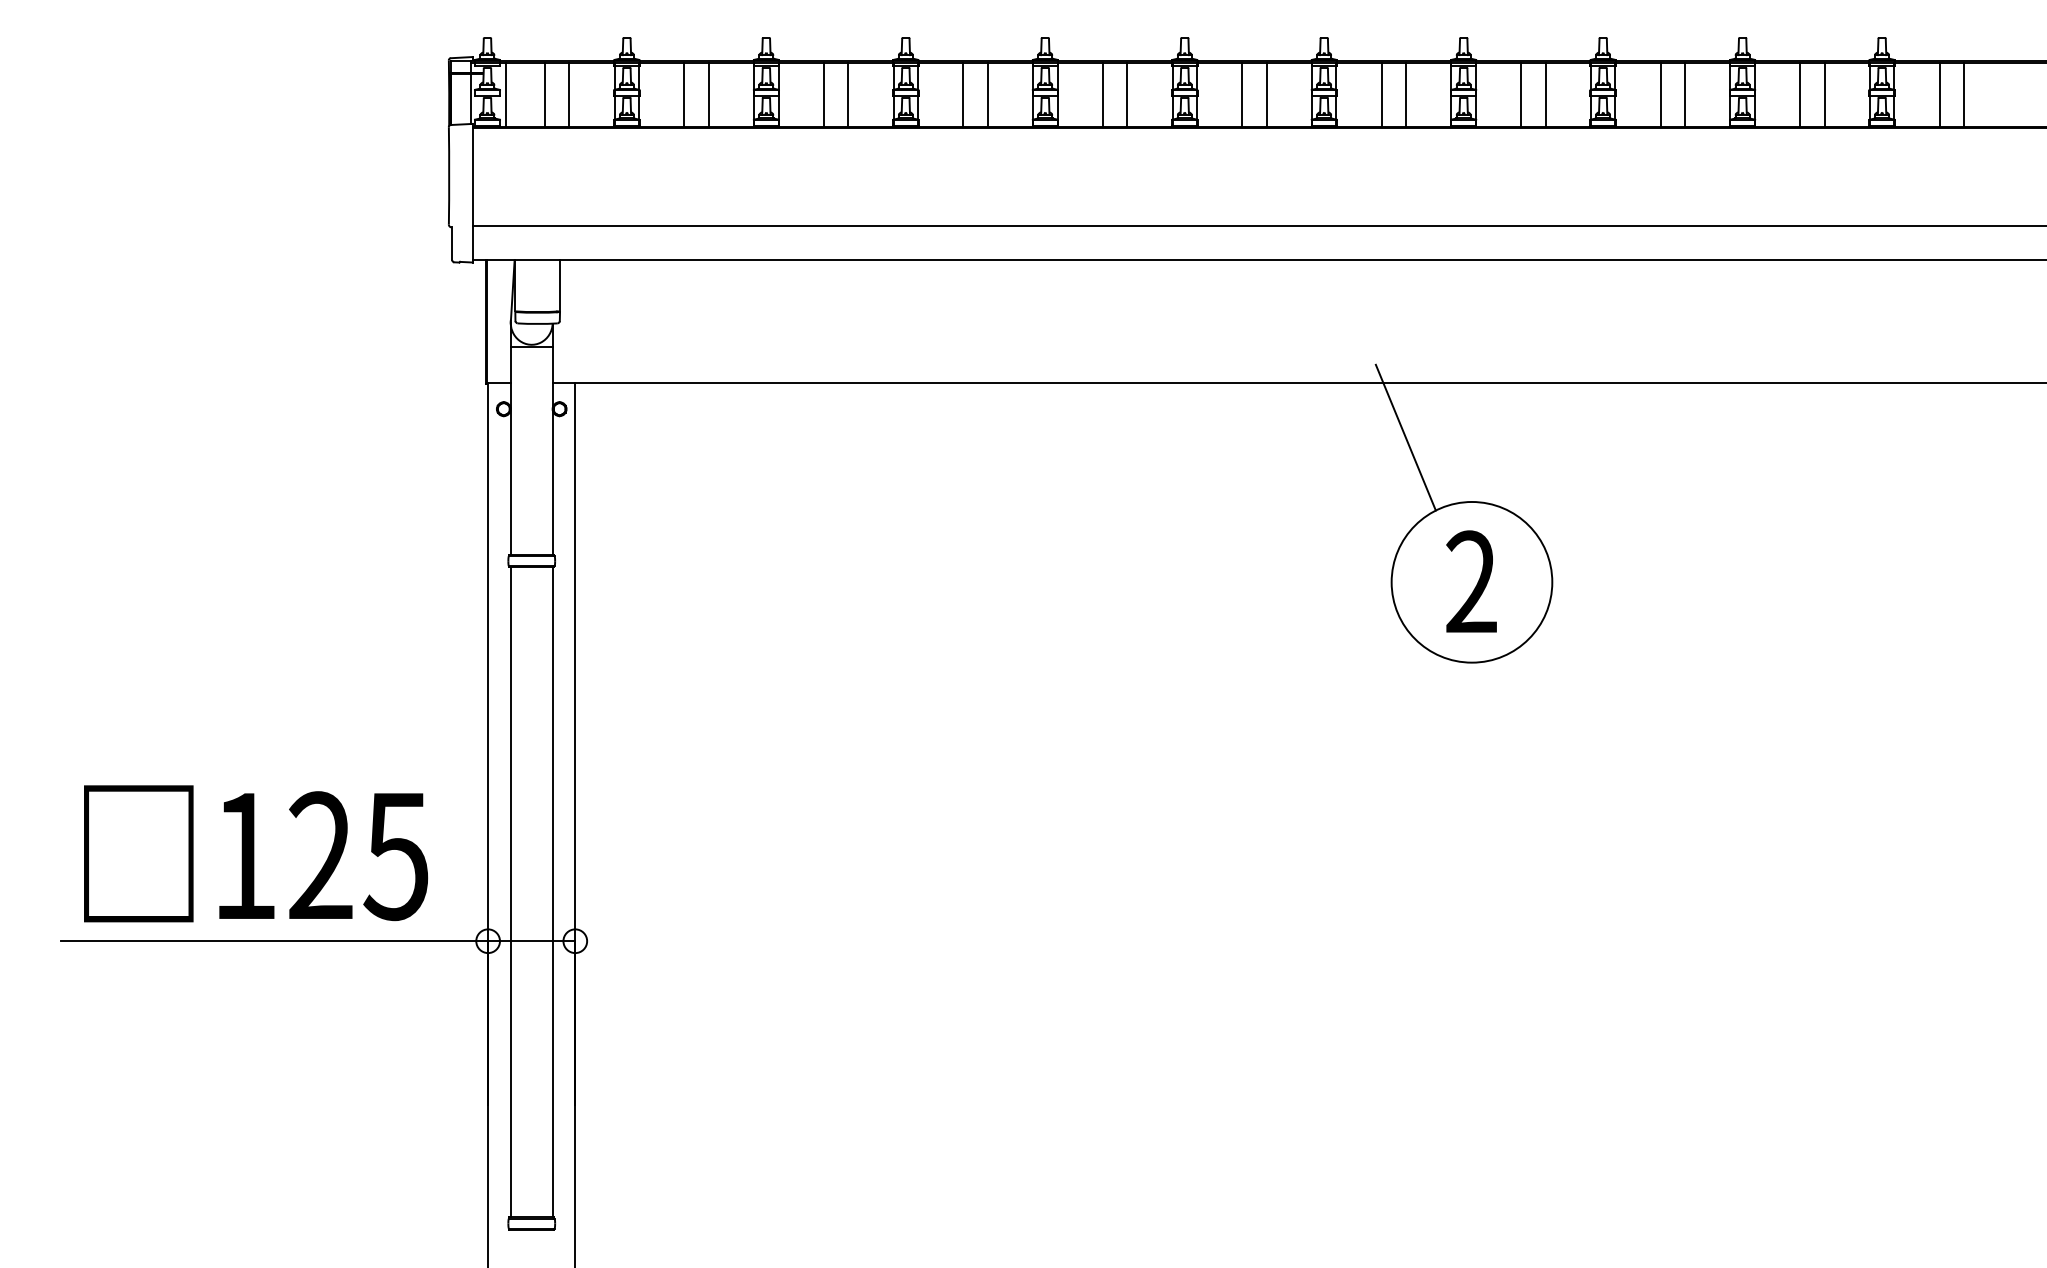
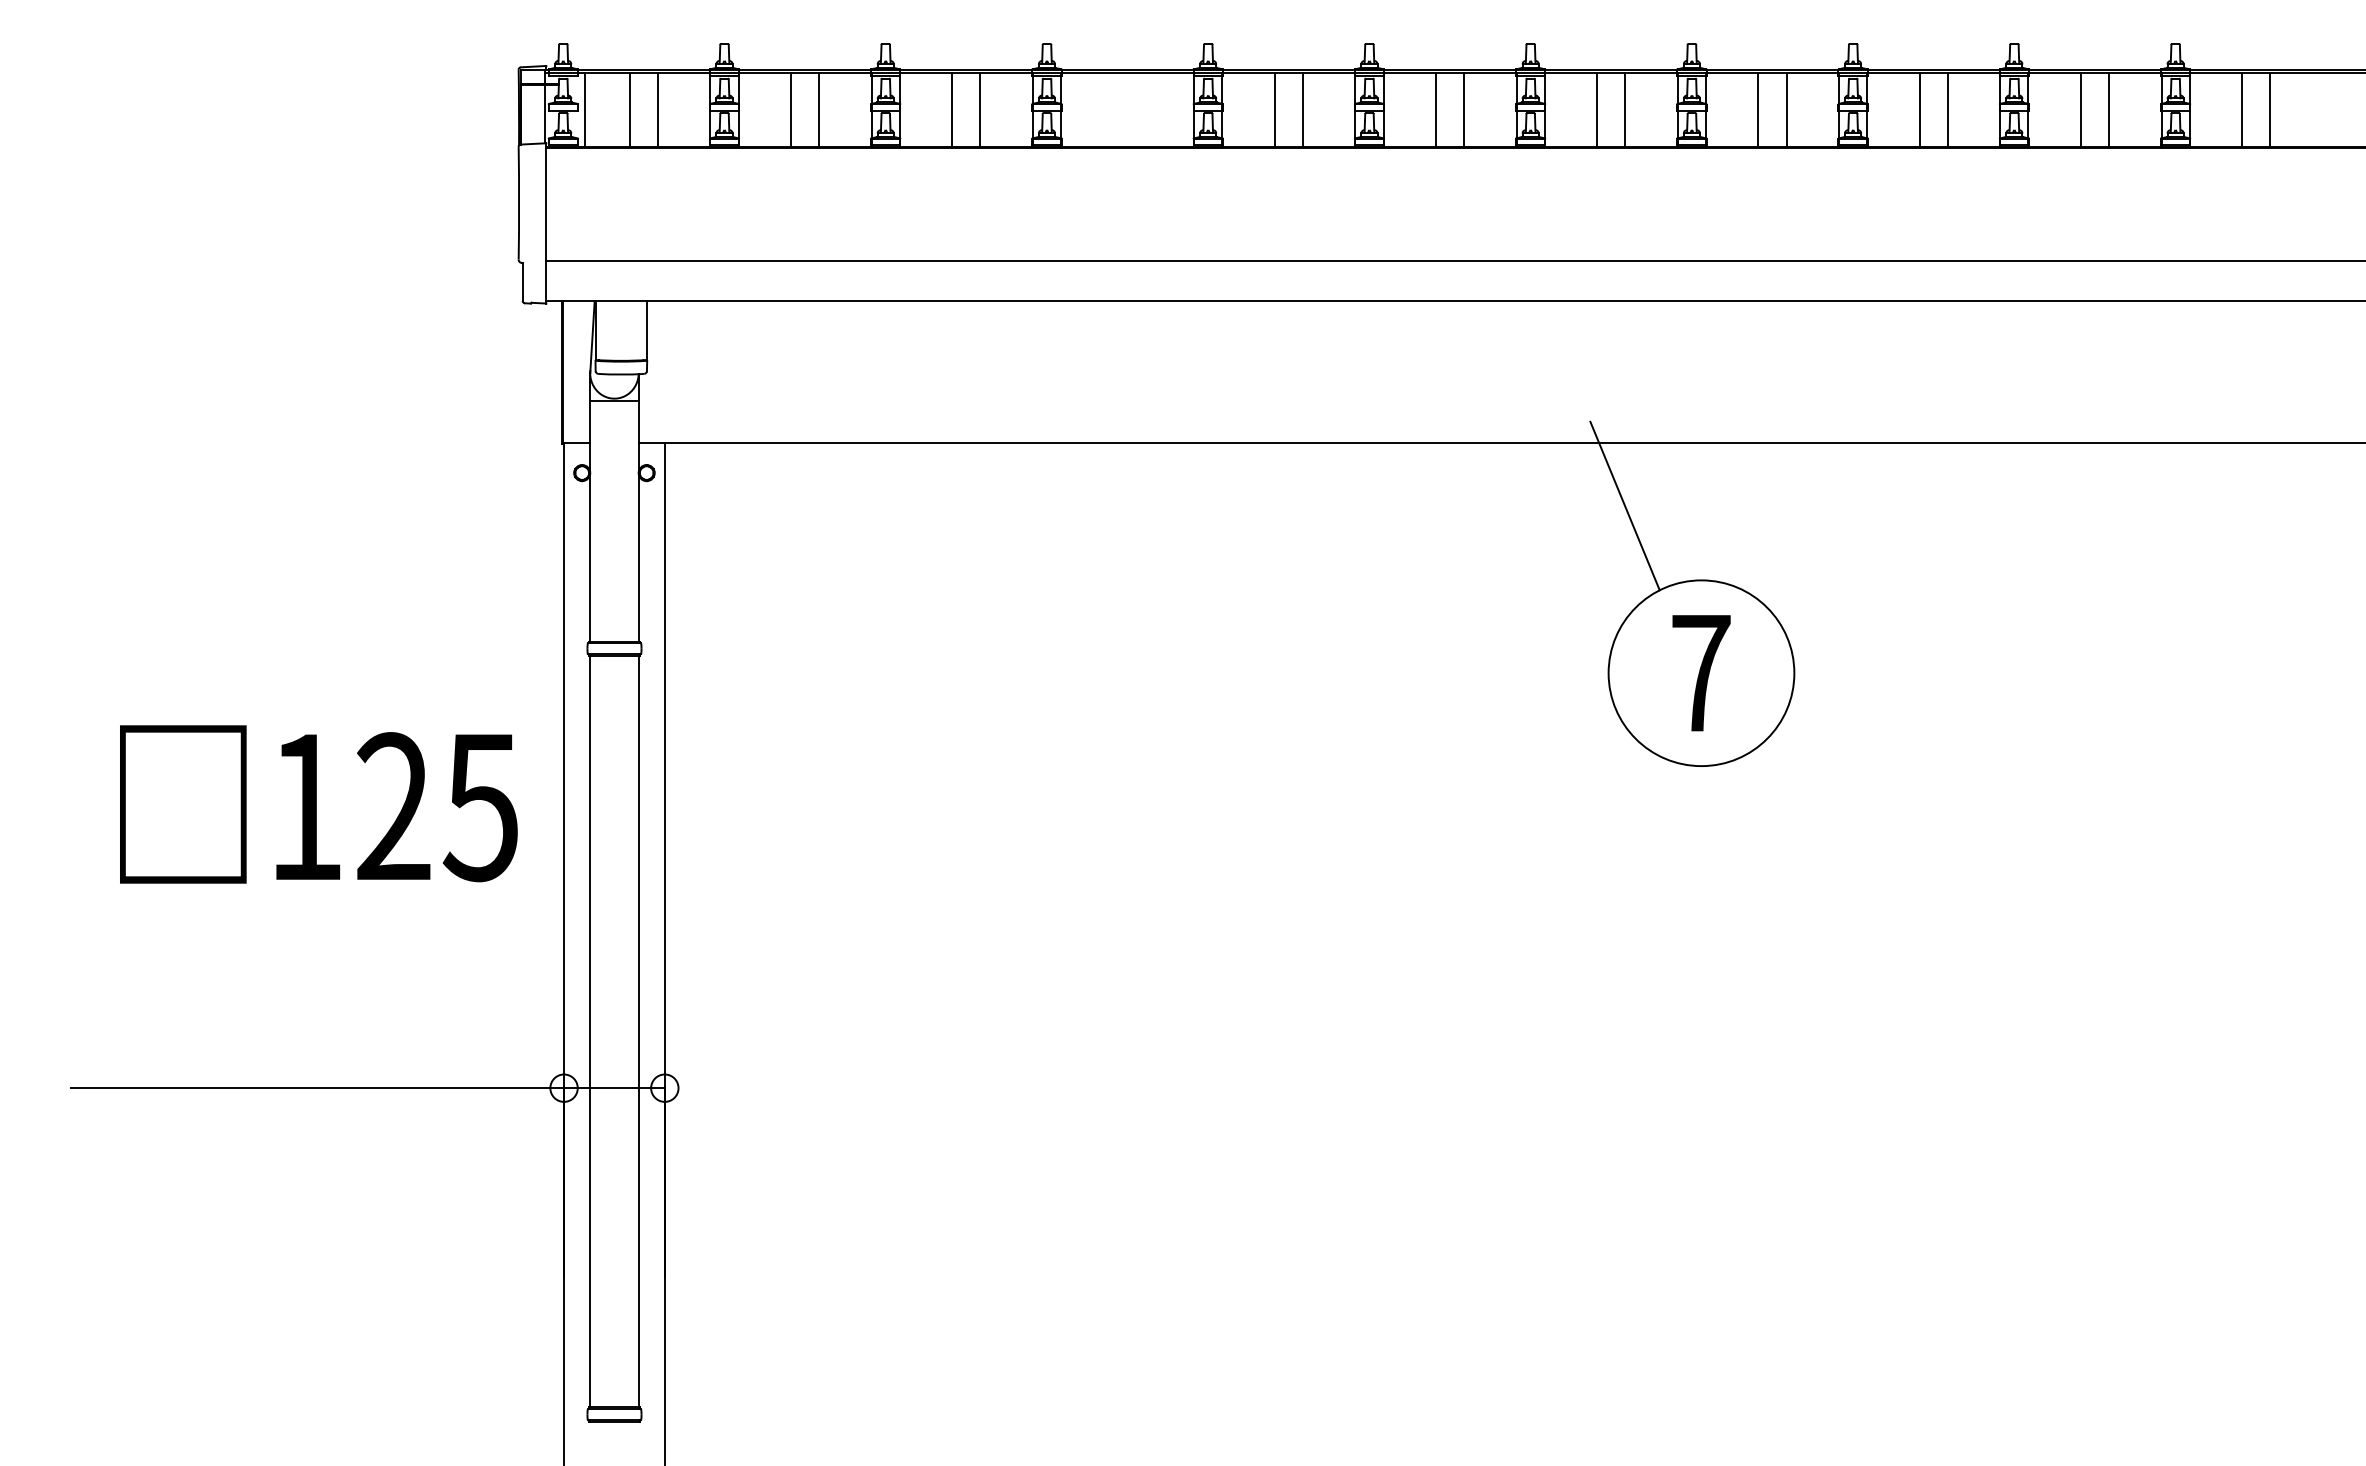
line: (963, 94) -> (1113, 109), removed
line: (987, 94) -> (1141, 109), removed
text: (1471, 581) -> (1700, 672), 2 -> 7
text: (256, 853) -> (319, 804), moved

